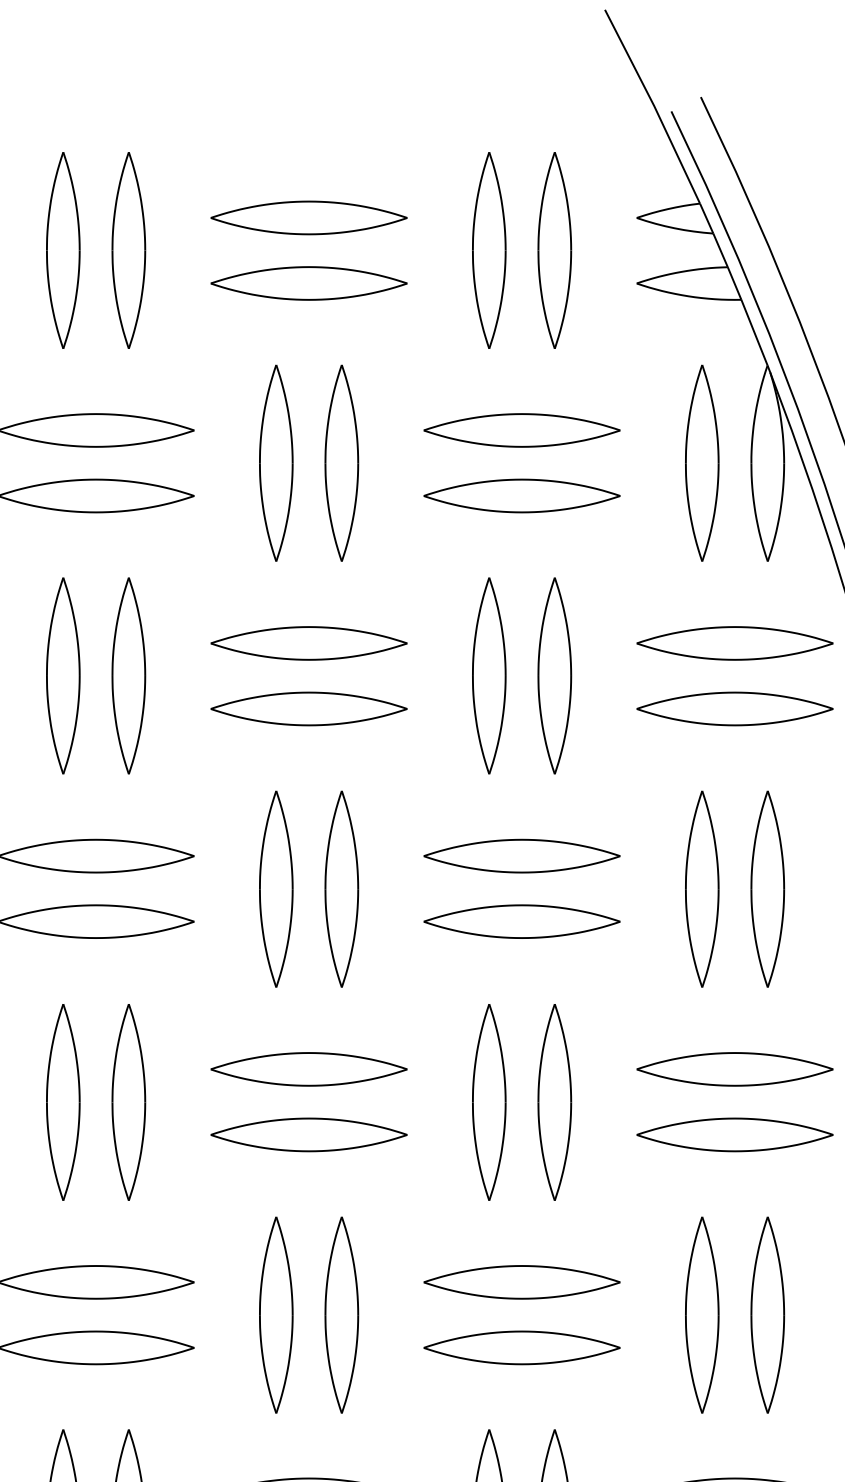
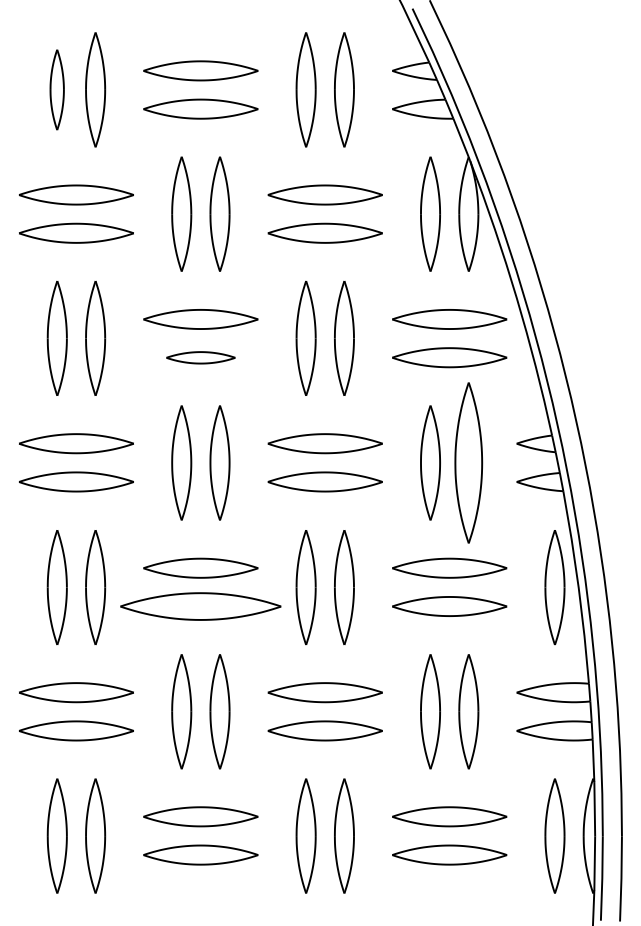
part: (61, 249) -> (56, 89), size x0.7
part: (308, 708) -> (200, 357), size x0.6
part: (767, 888) -> (468, 462), size x1.4
part: (308, 1134) -> (200, 606), size x1.4

